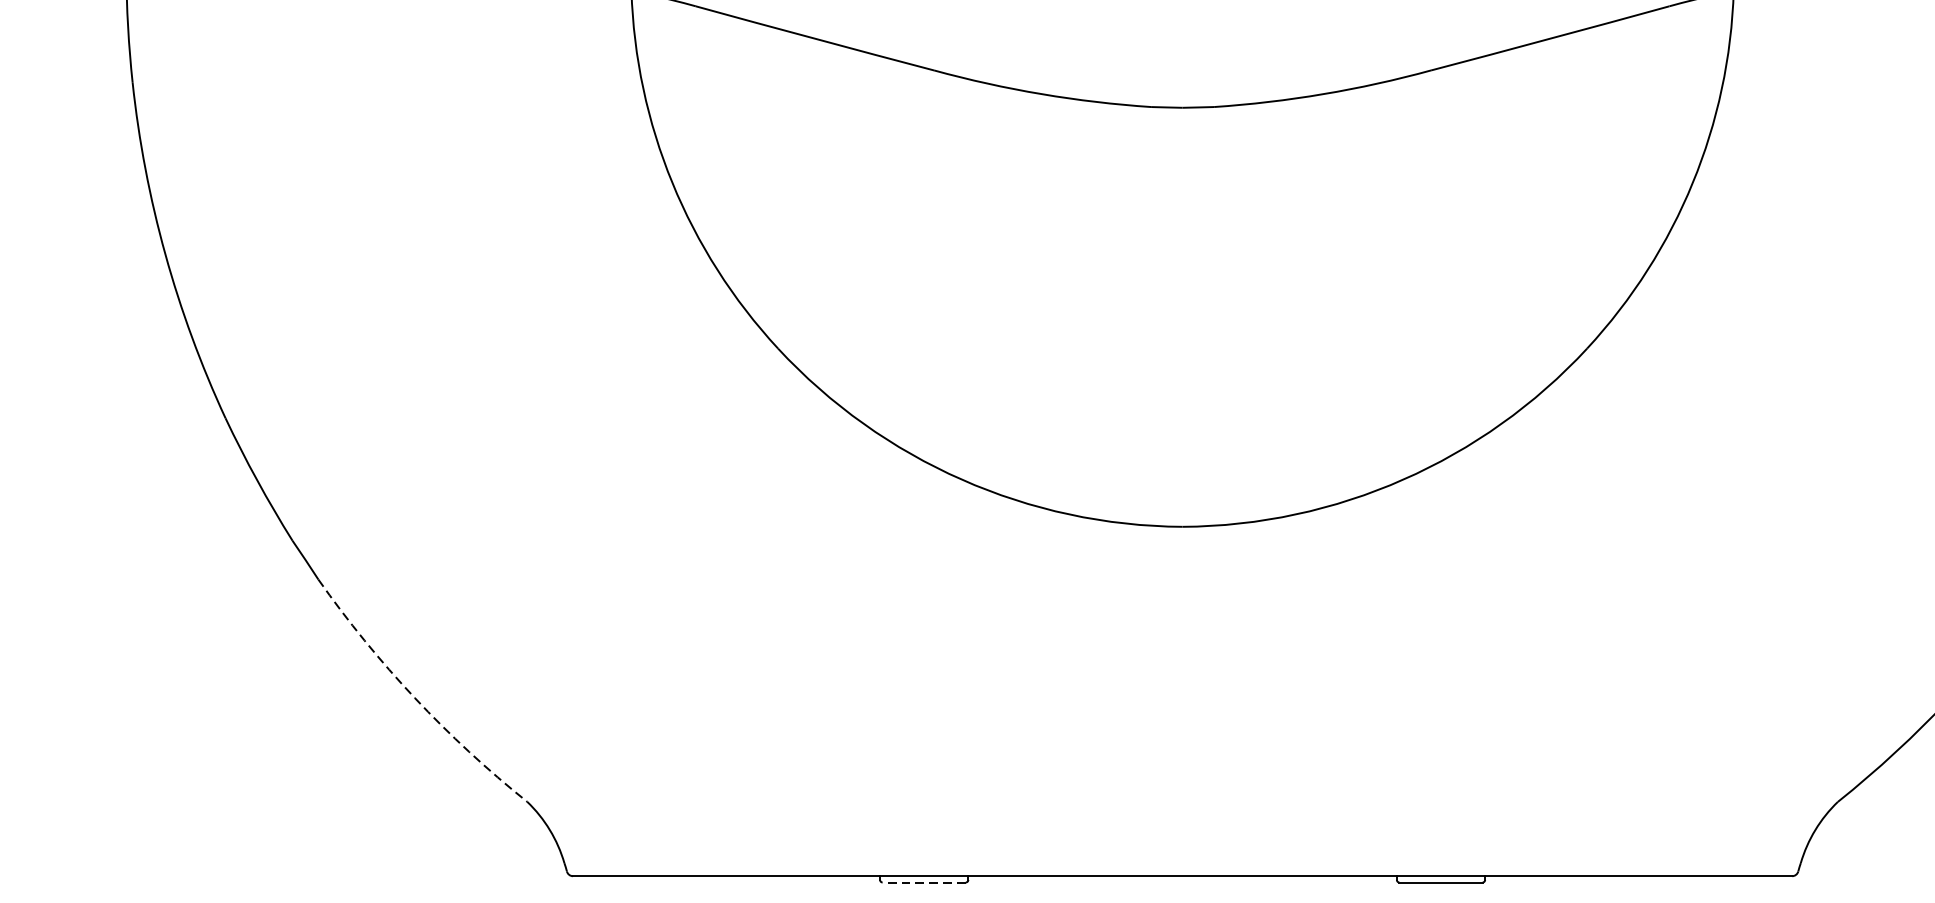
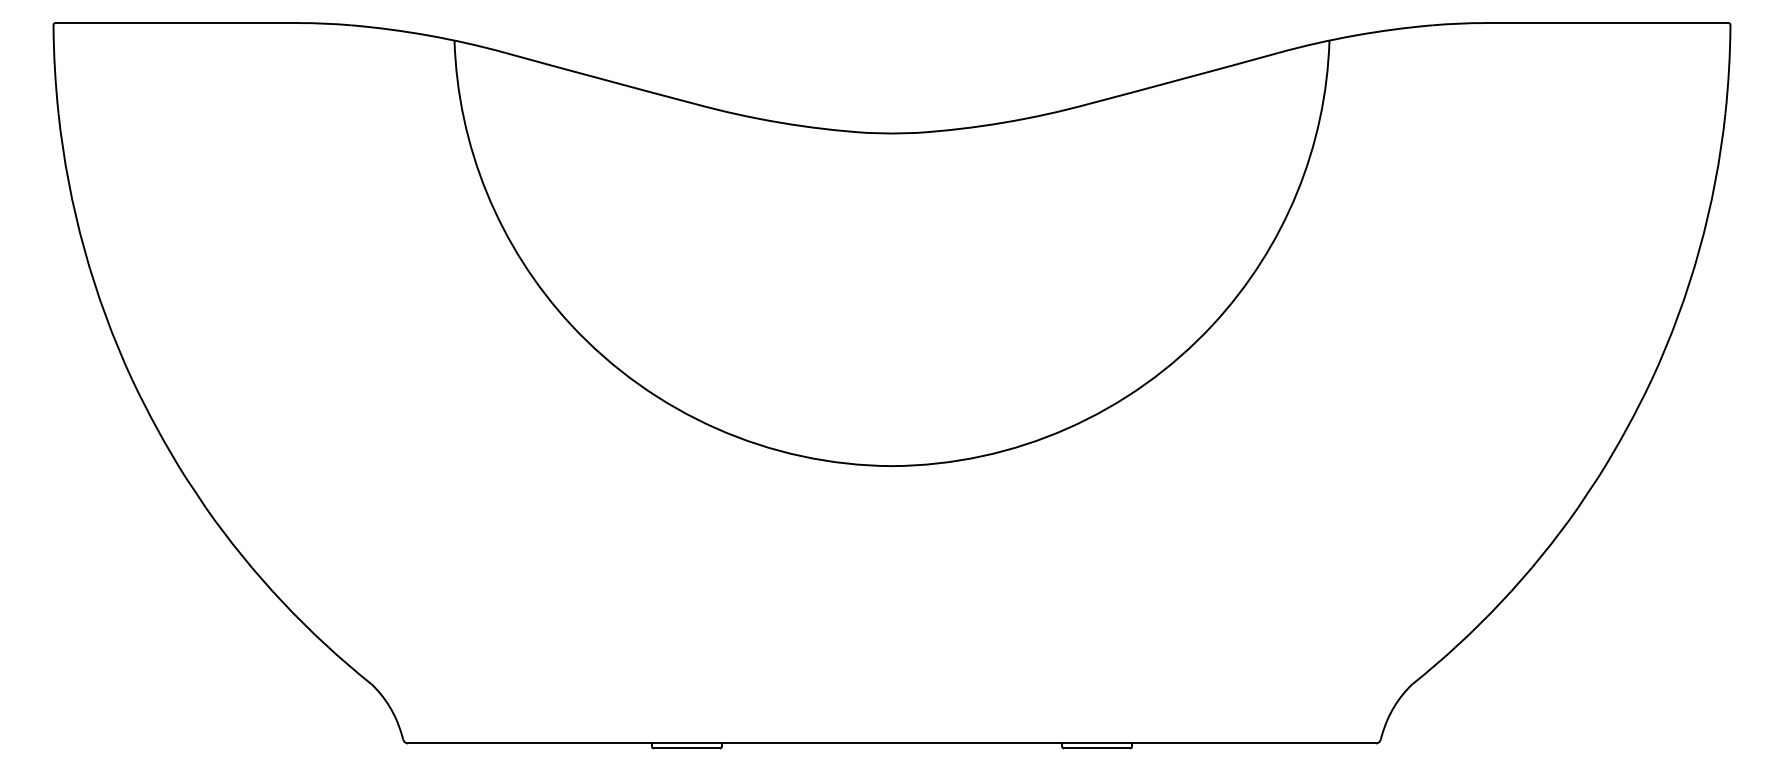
arc: (414, 698) -> (282, 602), dashed -> solid
line: (923, 882) -> (686, 748), dashed -> solid

